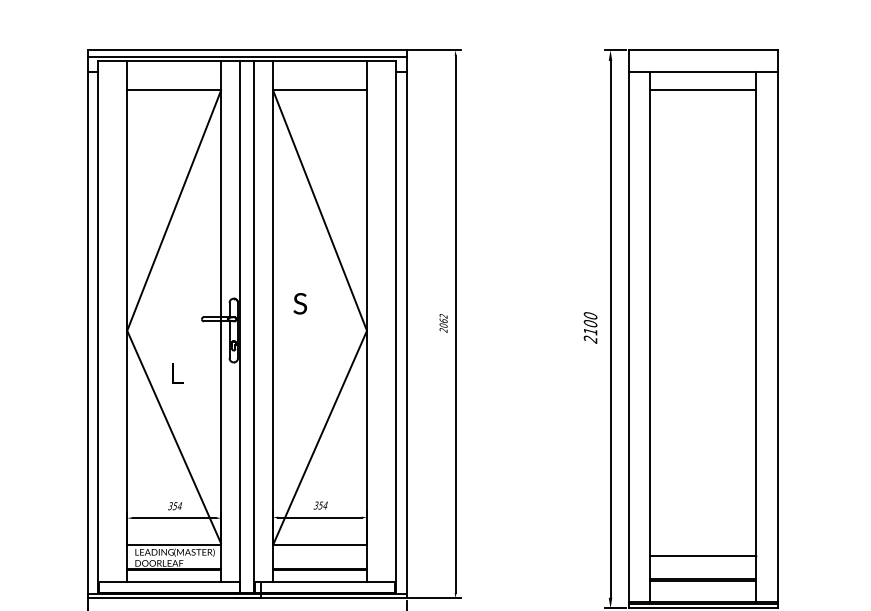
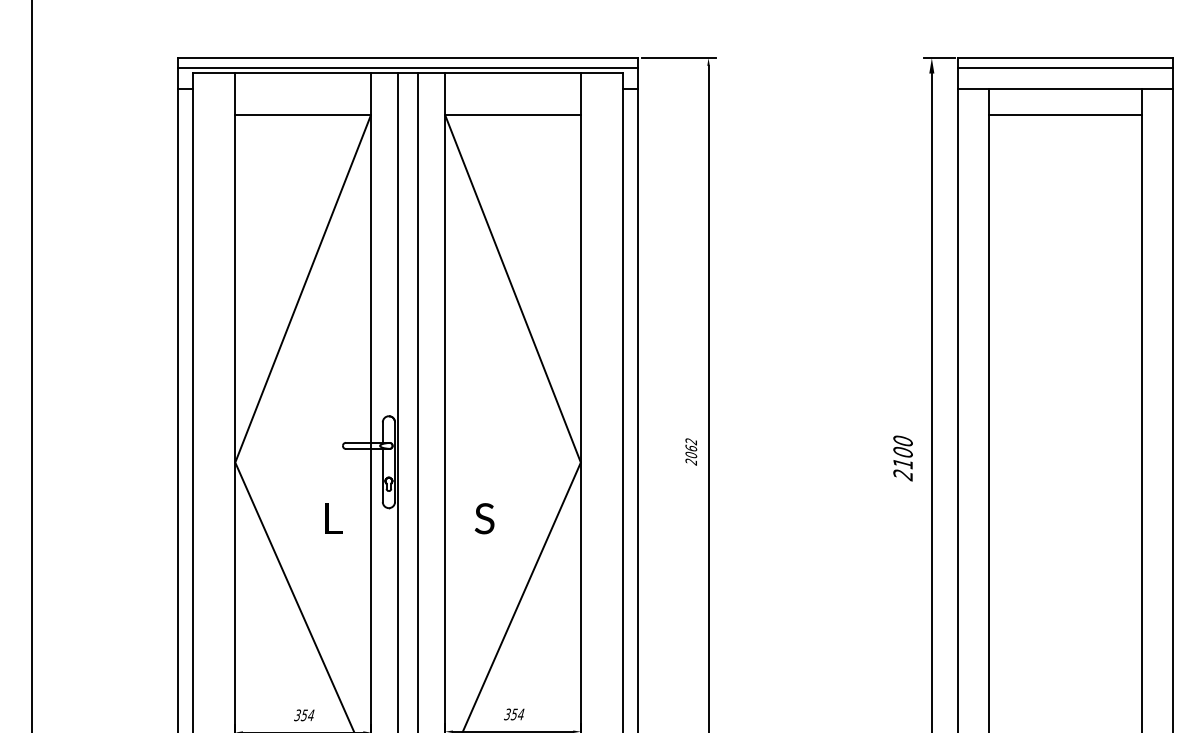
line: (703, 57) -> (1065, 68), added
text: (299, 303) -> (483, 518), moved
text: (177, 373) -> (333, 518), moved

